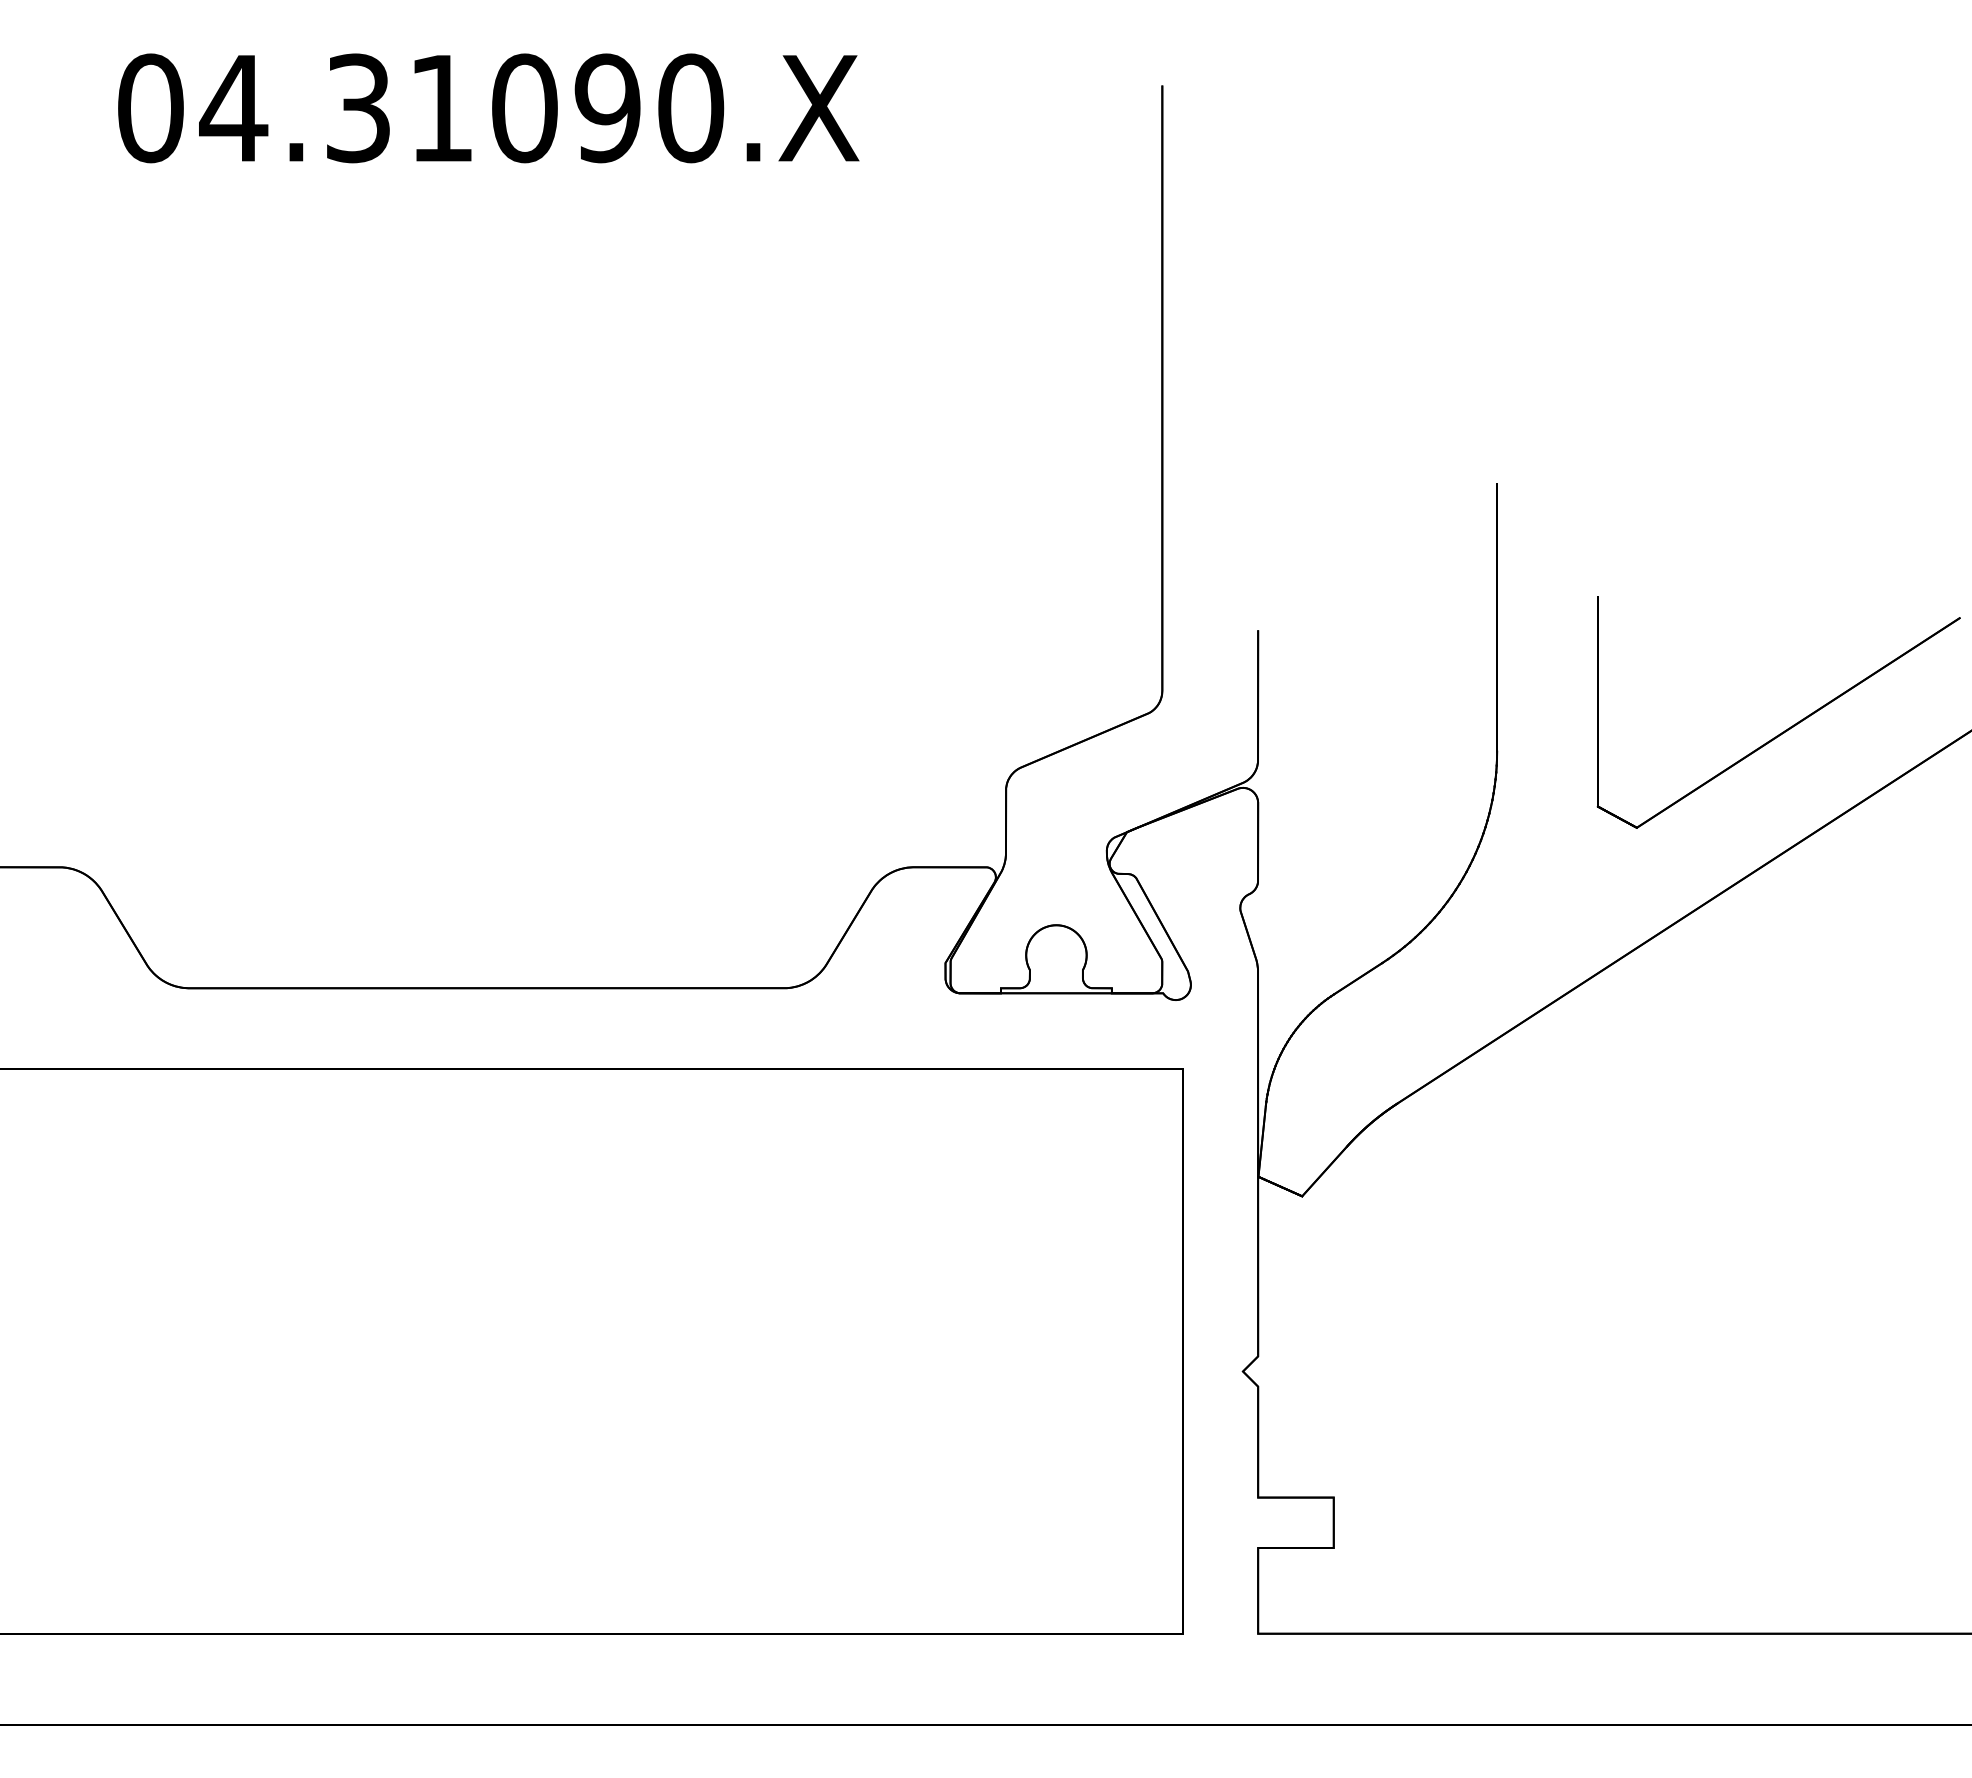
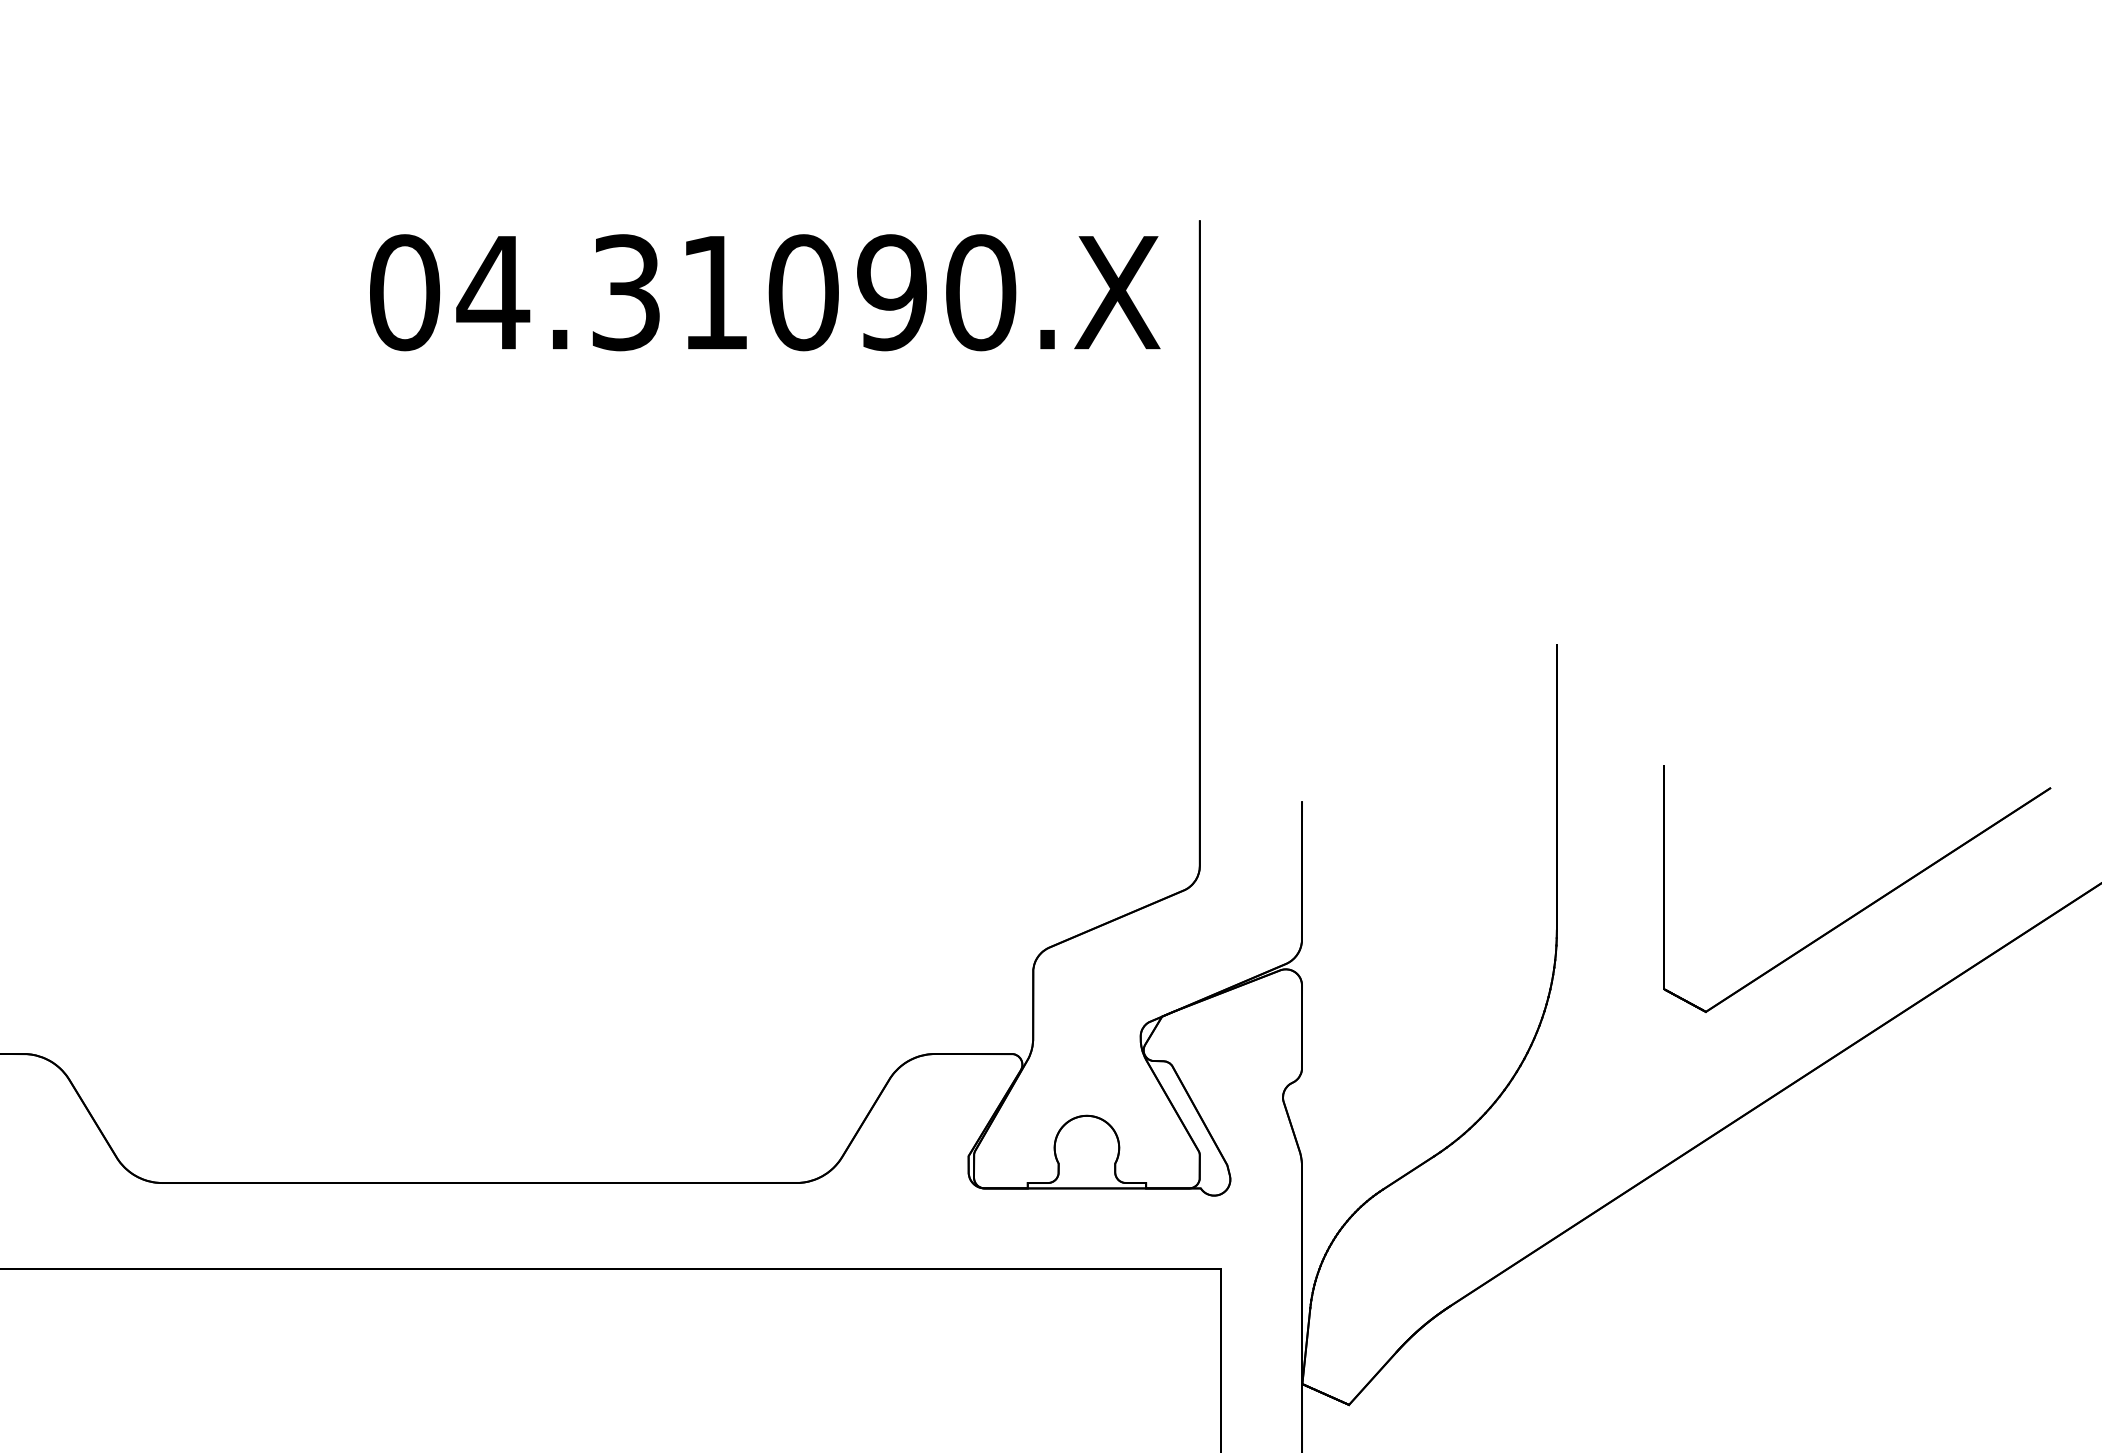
text: (488, 108) -> (764, 292), moved

